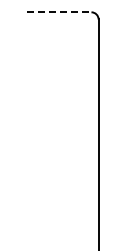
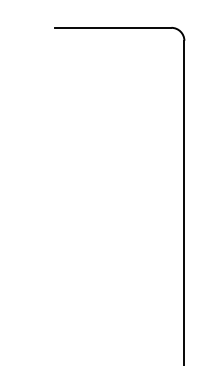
line: (59, 12) -> (113, 28), dashed -> solid

